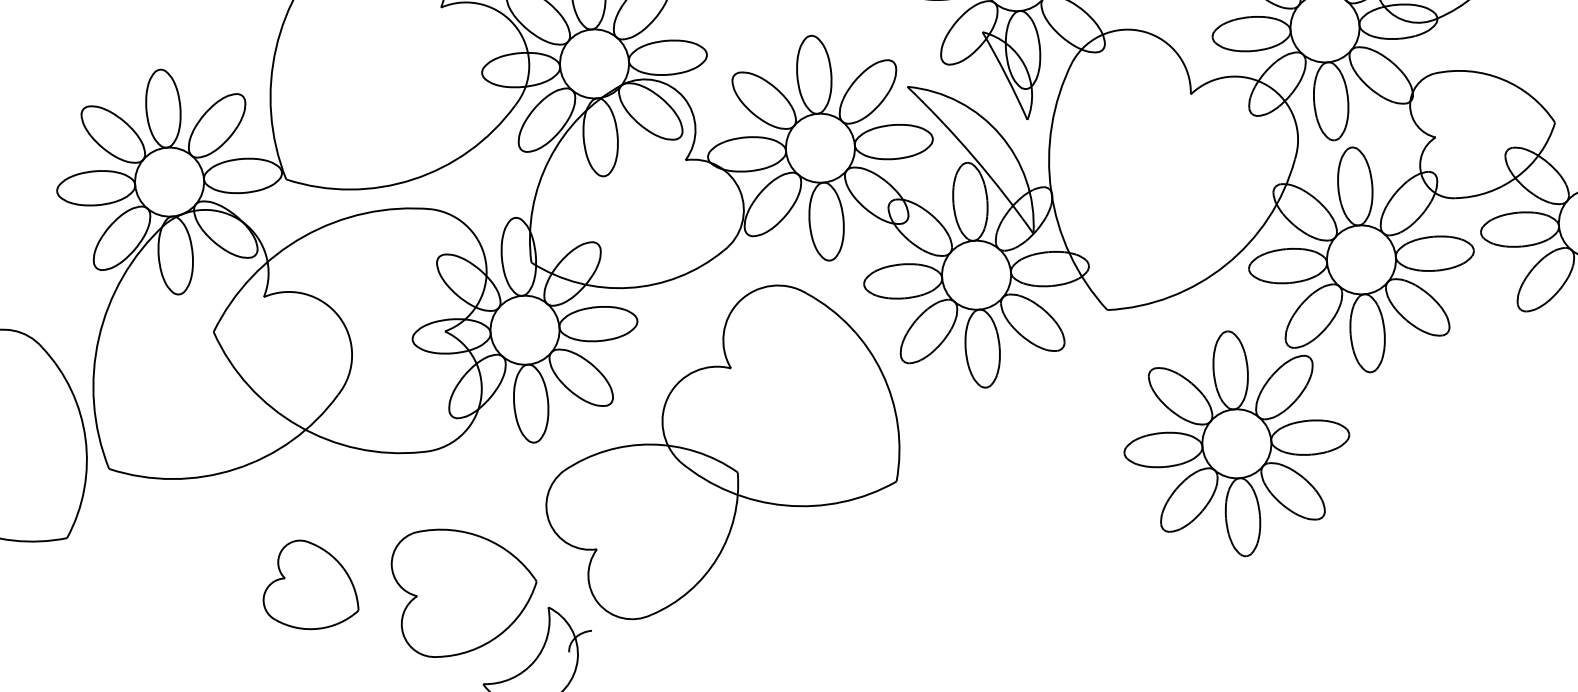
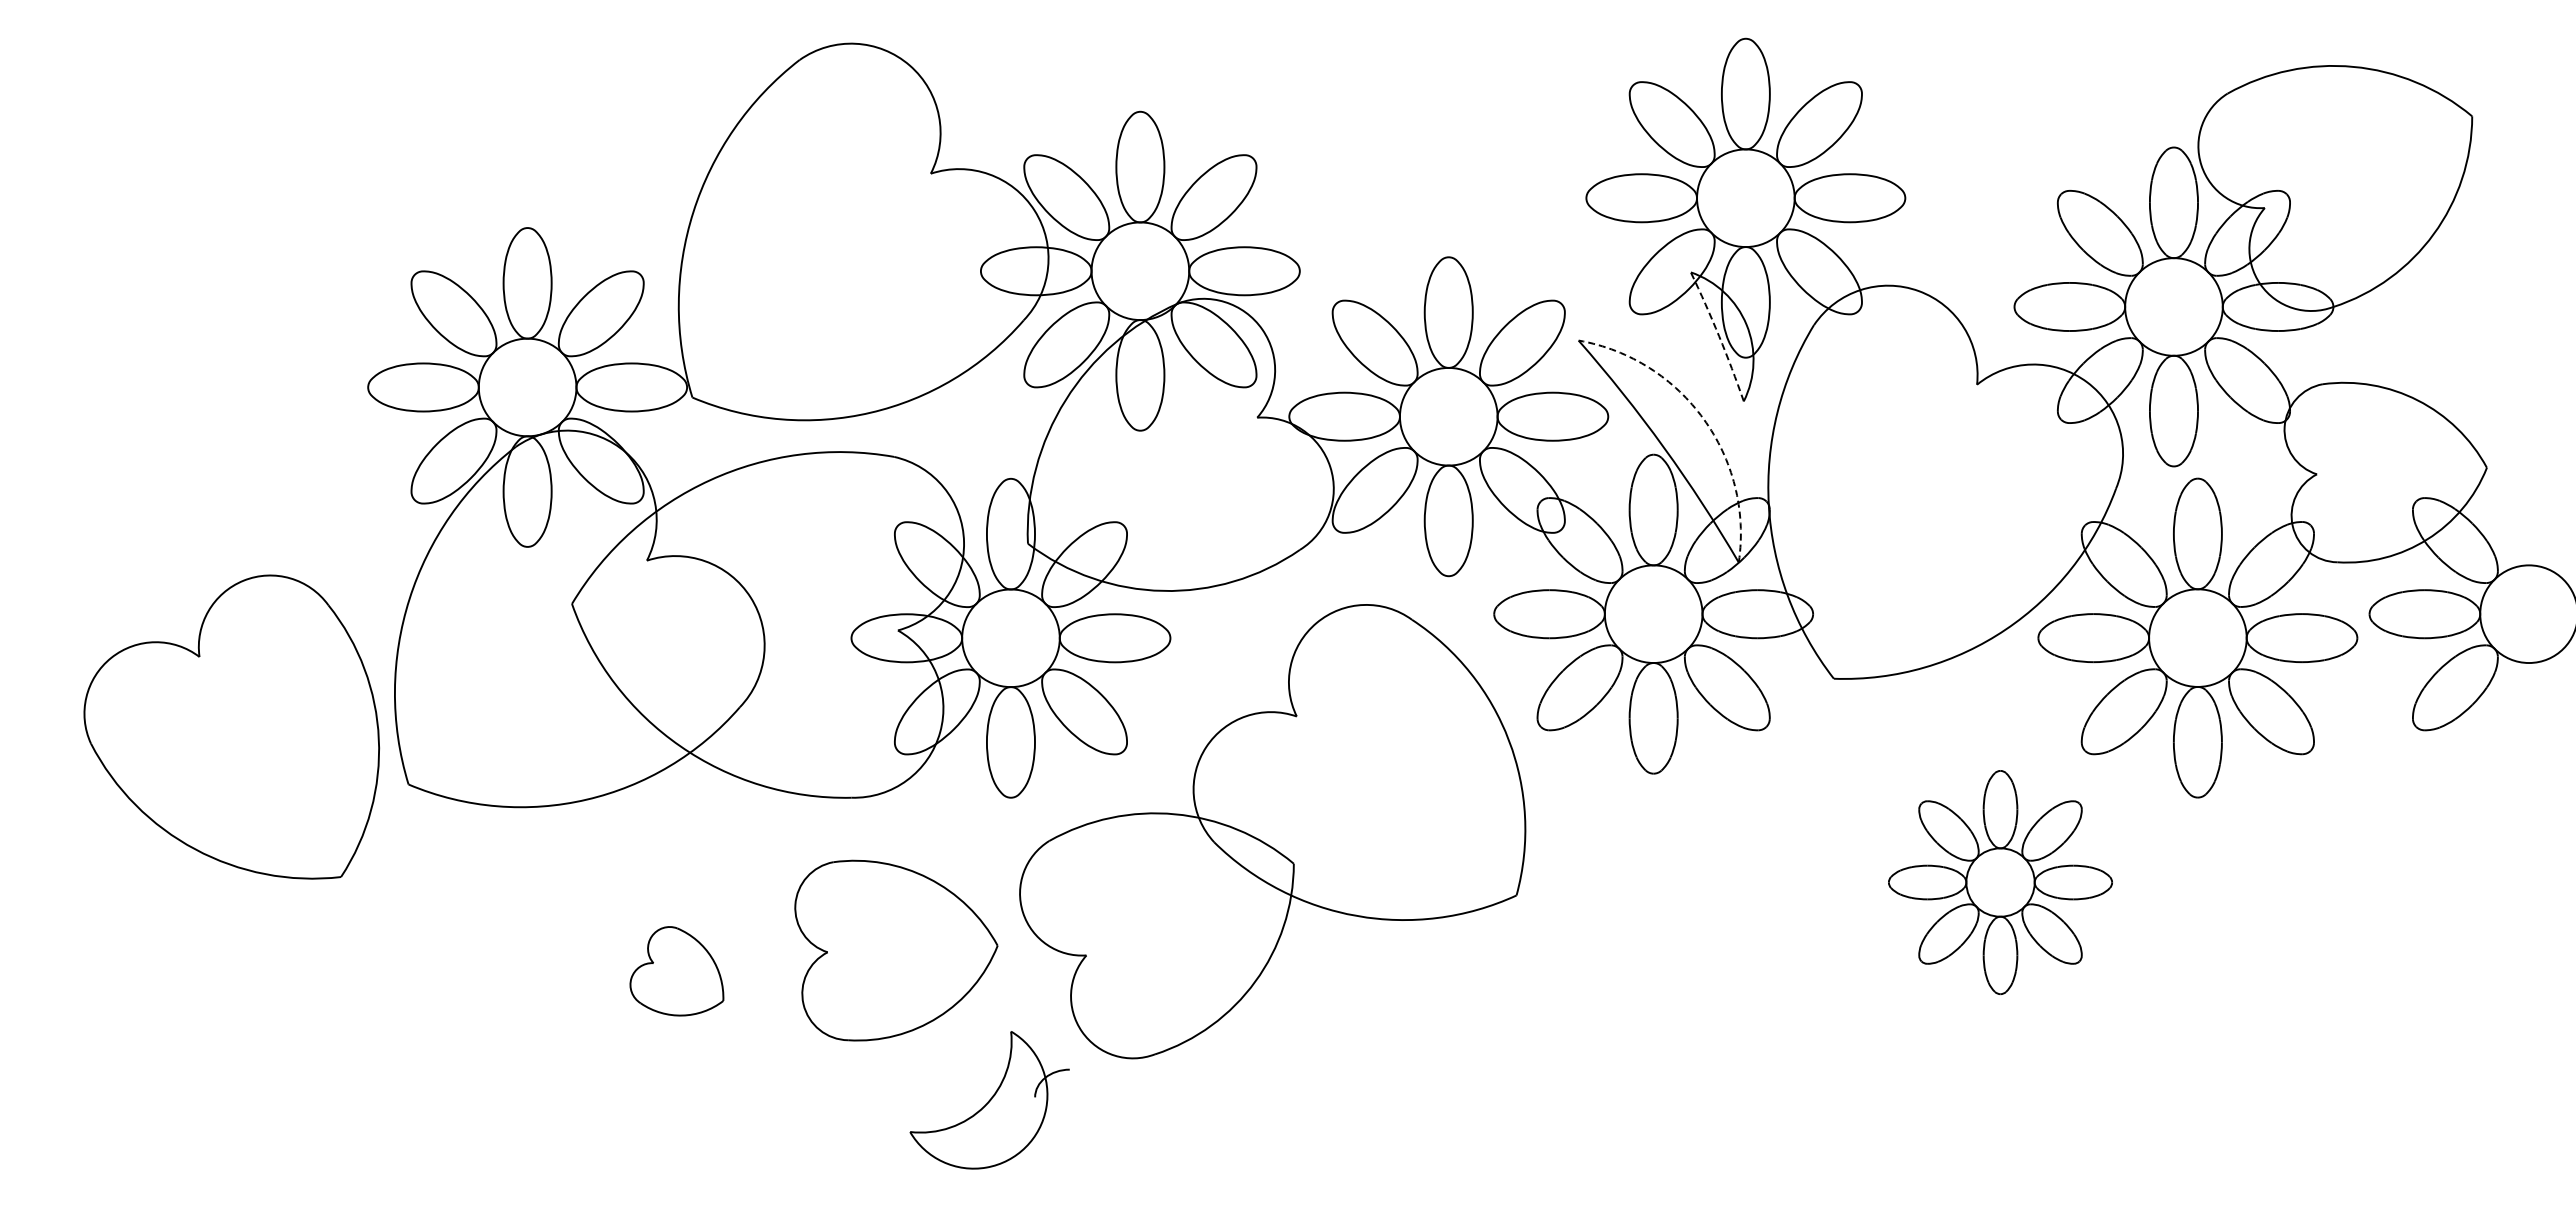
arc: (1006, 75) -> (1719, 336), solid -> dashed
arc: (1000, 135) -> (1703, 419), solid -> dashed
part: (1236, 443) -> (2000, 882), size x0.7
part: (309, 584) -> (676, 971), size x0.7
part: (465, 590) -> (896, 950), moved

